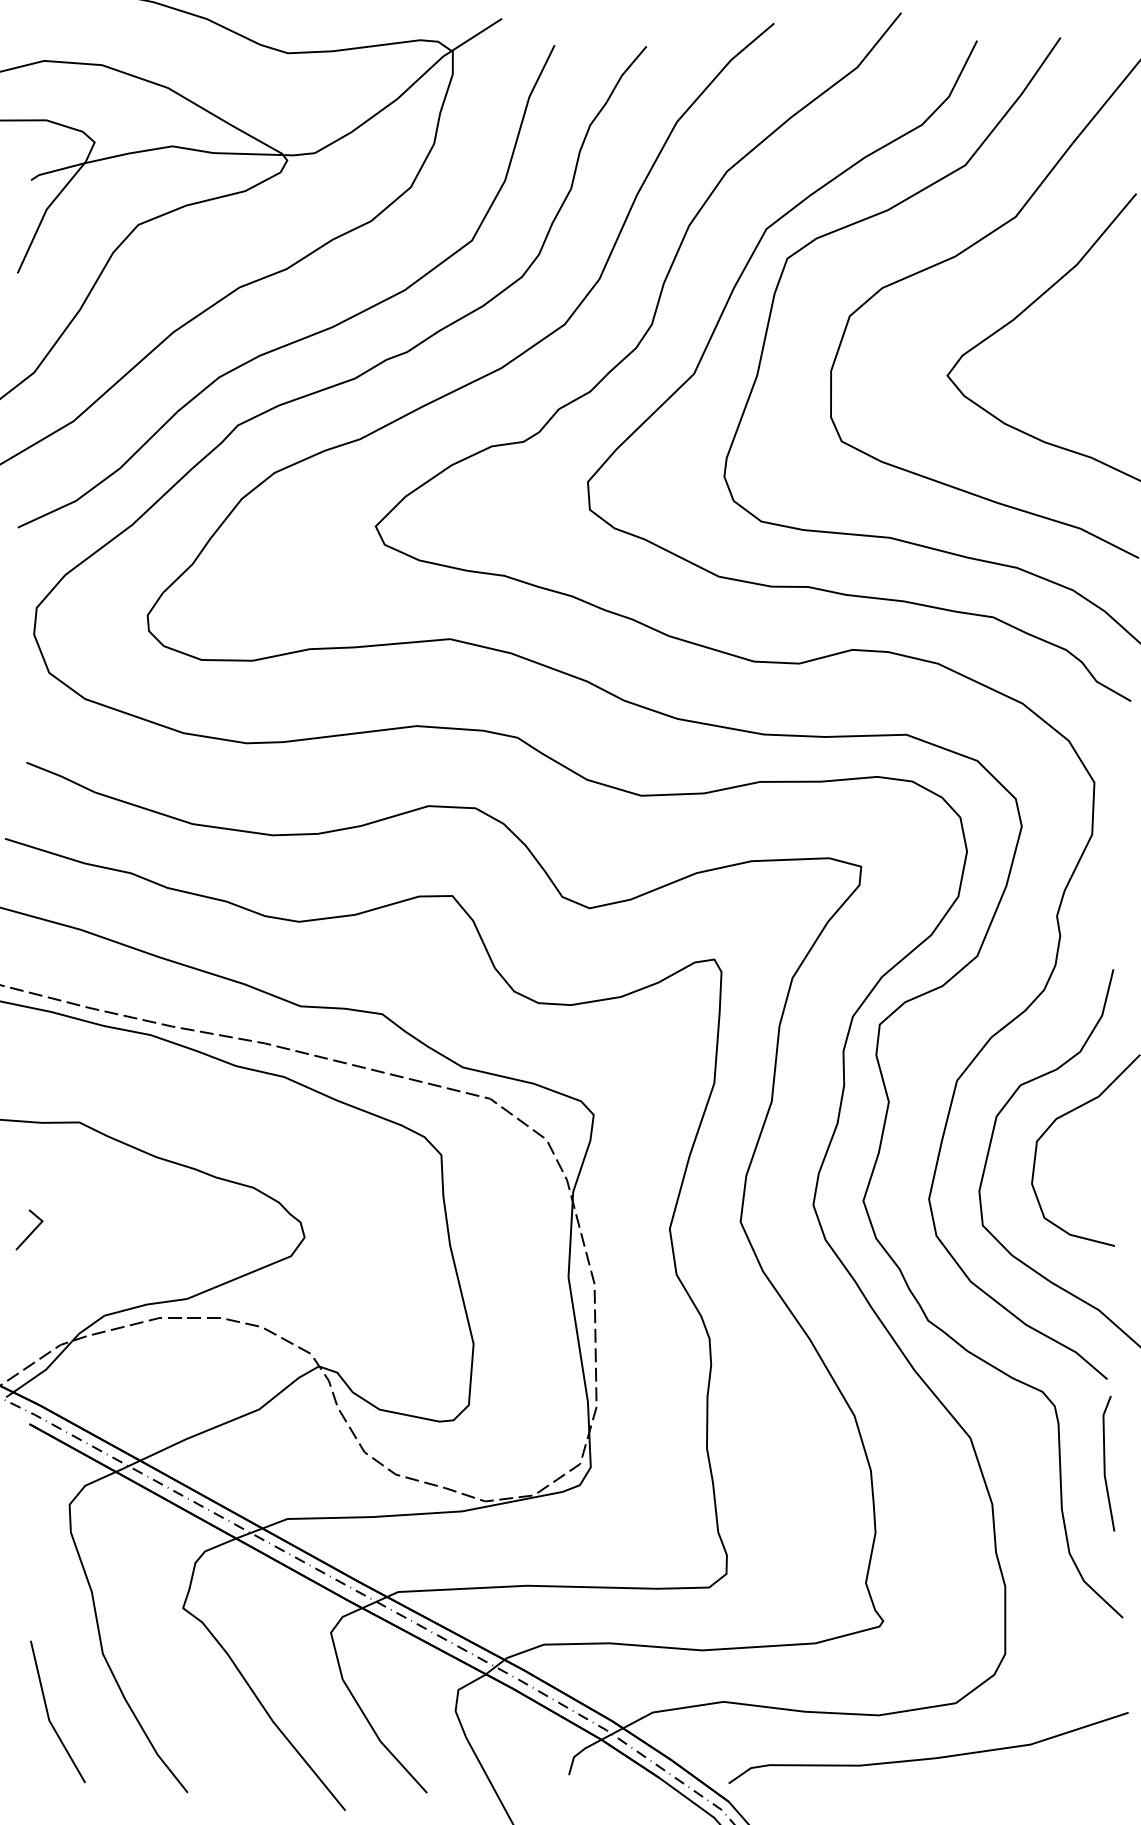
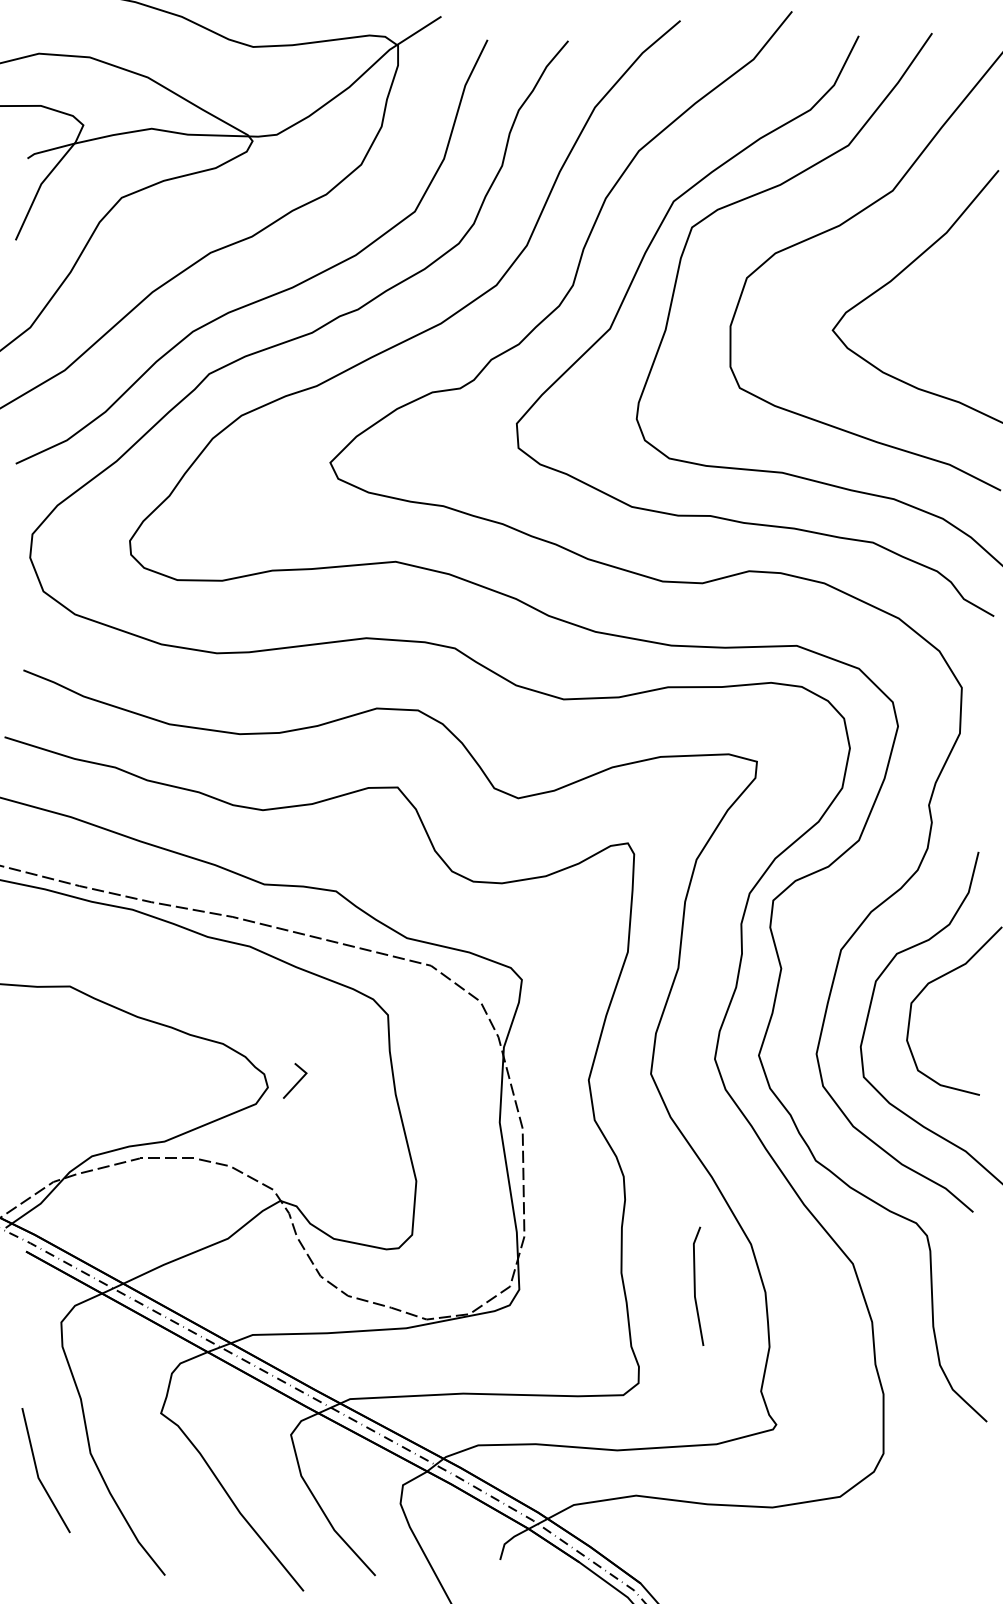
line: (32, 1230) -> (297, 1081), moved
line: (1105, 1462) -> (695, 1285), moved
line: (49, 1714) -> (38, 1472), moved
curve: (928, 1757) -> (816, 1544), removed

